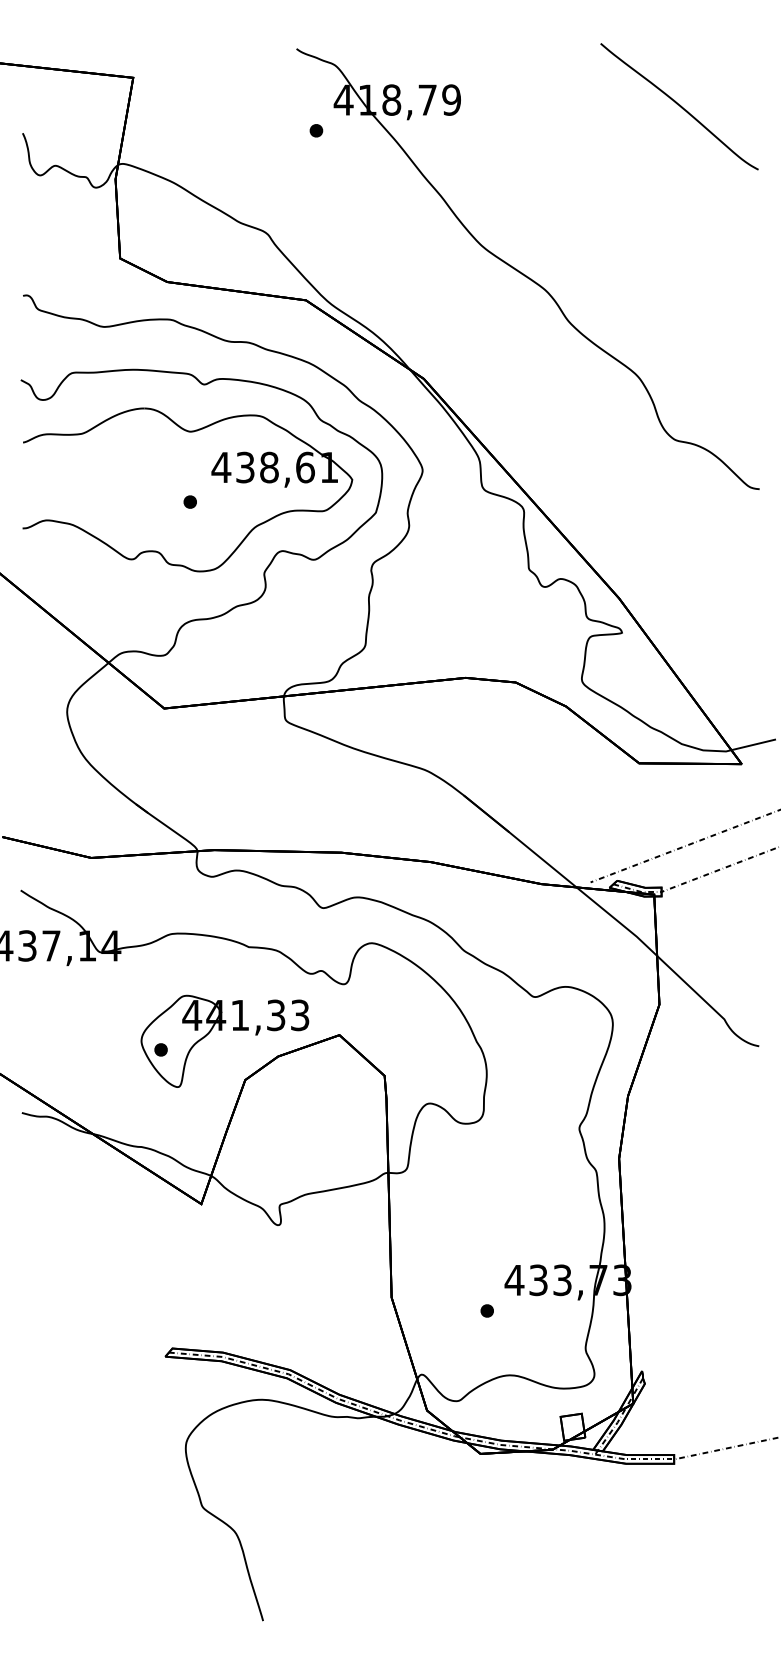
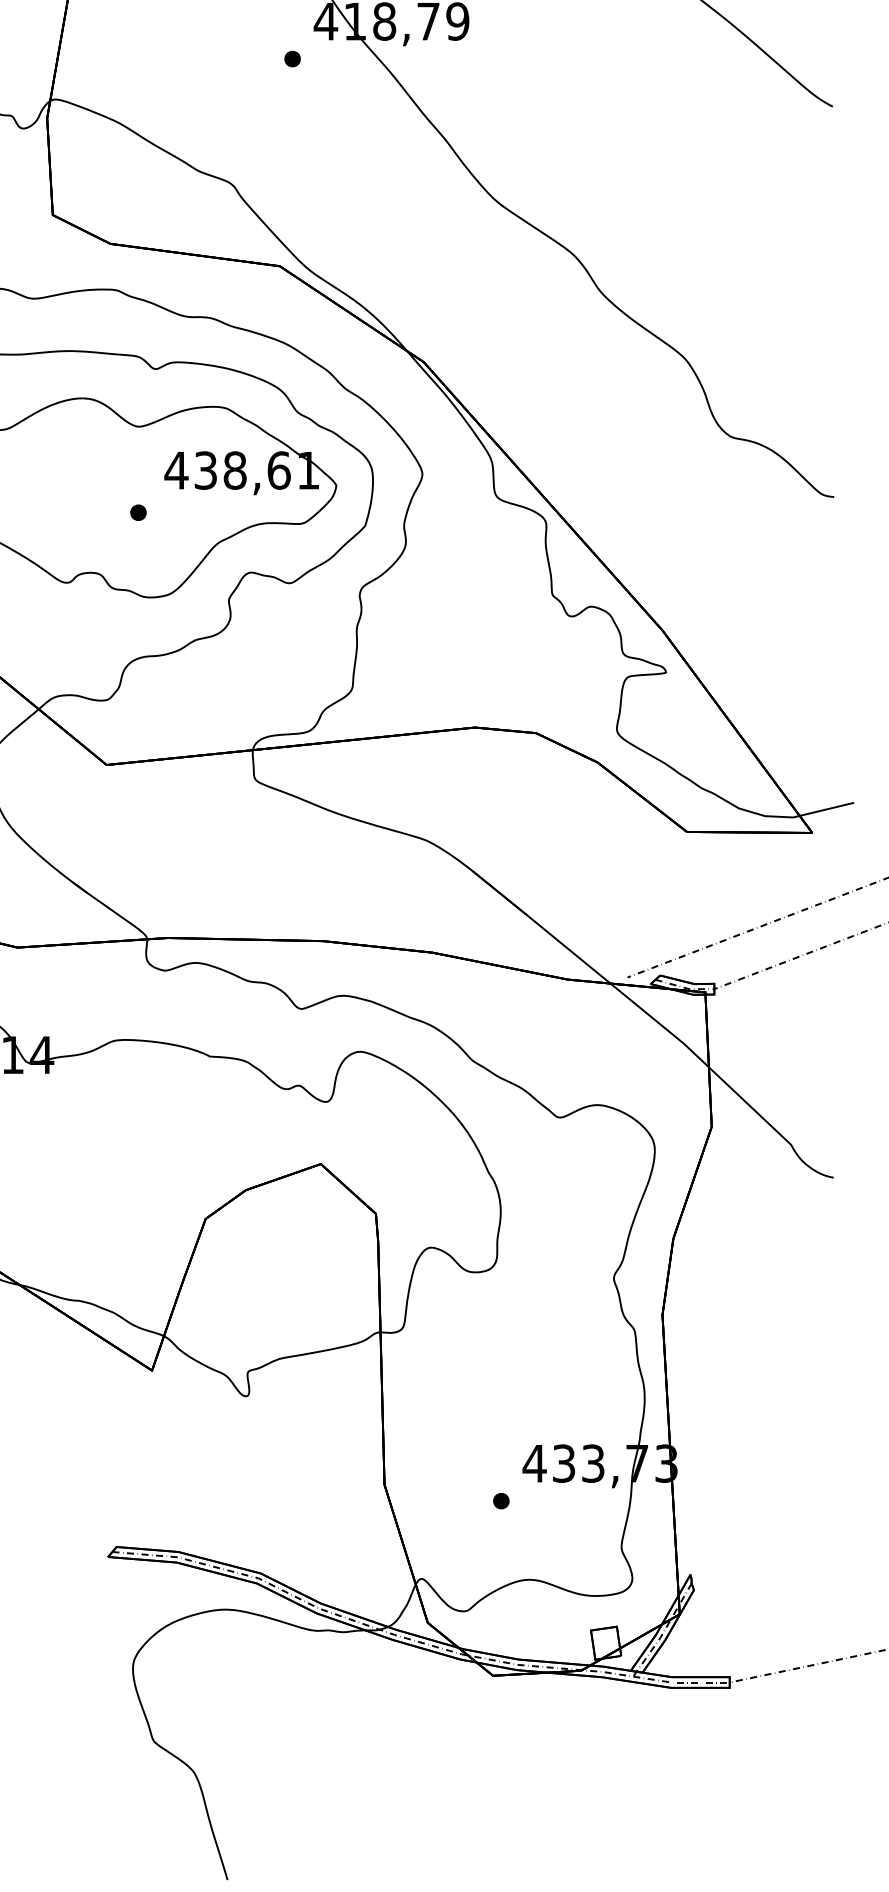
part: (222, 1030) -> (177, 1158), removed

